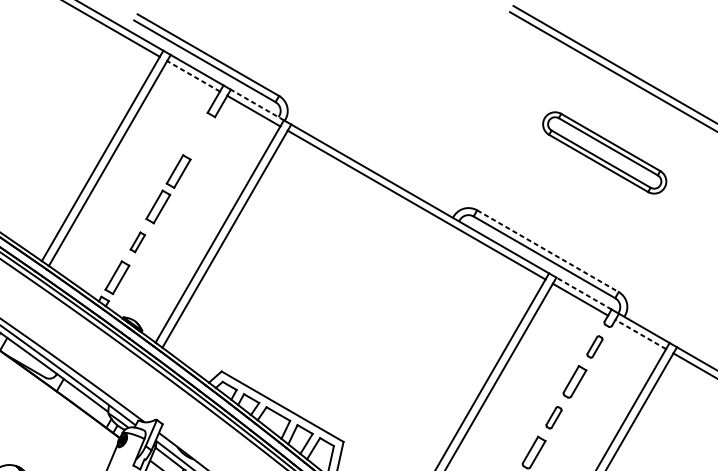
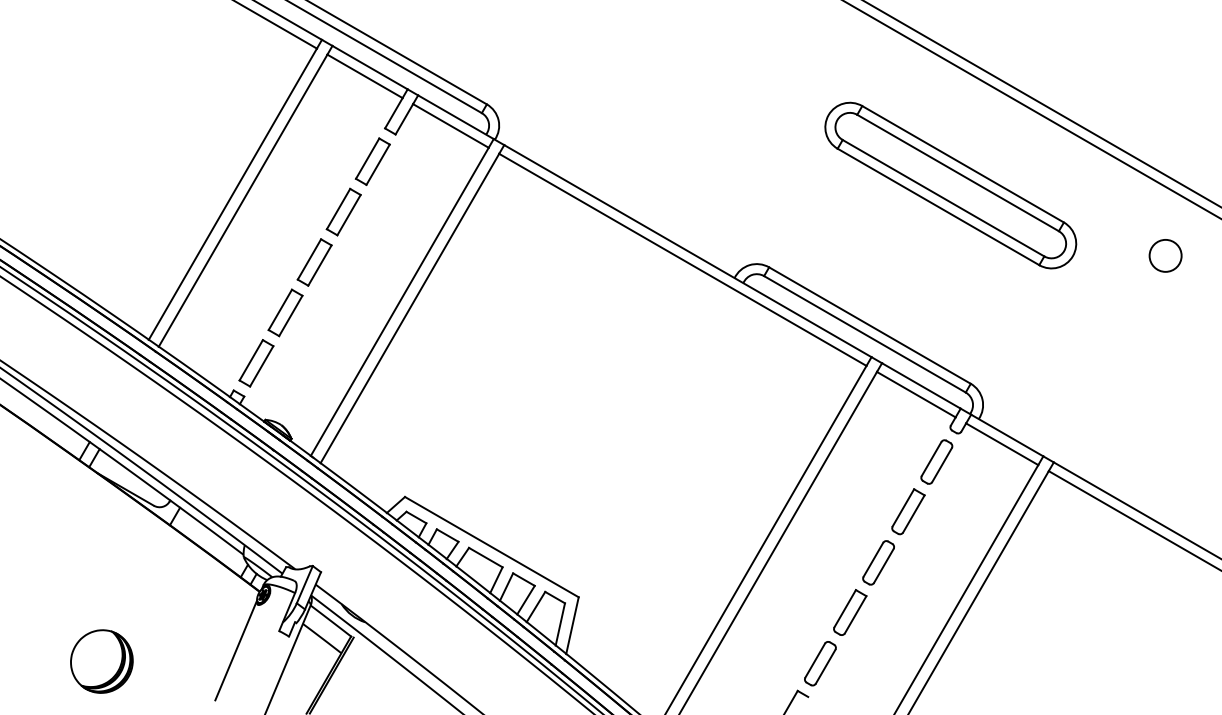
line: (193, 76) -> (364, 76), dashed -> solid
line: (257, 105) -> (455, 117), dashed -> solid
part: (198, 136) -> (372, 161), added
part: (604, 152) -> (950, 185), size x1.43
part: (137, 242) -> (285, 312), size x1.67
line: (548, 251) -> (870, 325), dashed -> solid
line: (583, 293) -> (920, 385), dashed -> solid
line: (640, 334) -> (1002, 444), dashed -> solid
part: (594, 346) -> (936, 461), size x1.43
part: (553, 417) -> (878, 562), size x1.43

